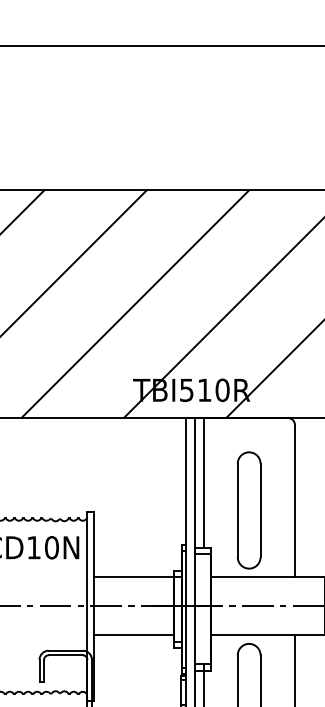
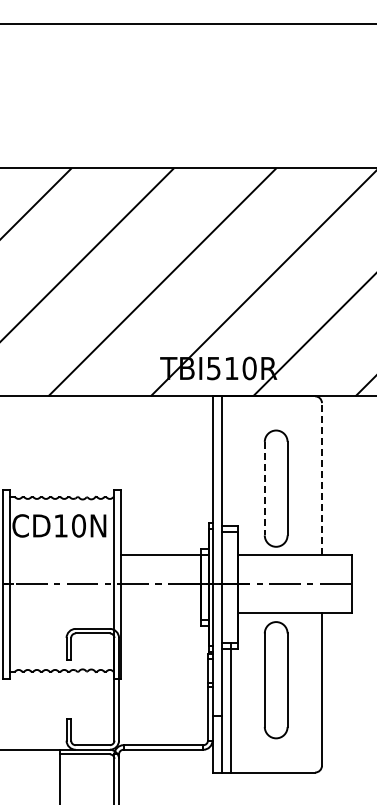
line: (203, 483) -> (230, 461), removed
line: (294, 500) -> (321, 478), solid -> dashed
line: (237, 510) -> (264, 488), solid -> dashed
line: (134, 635) -> (161, 613), removed

